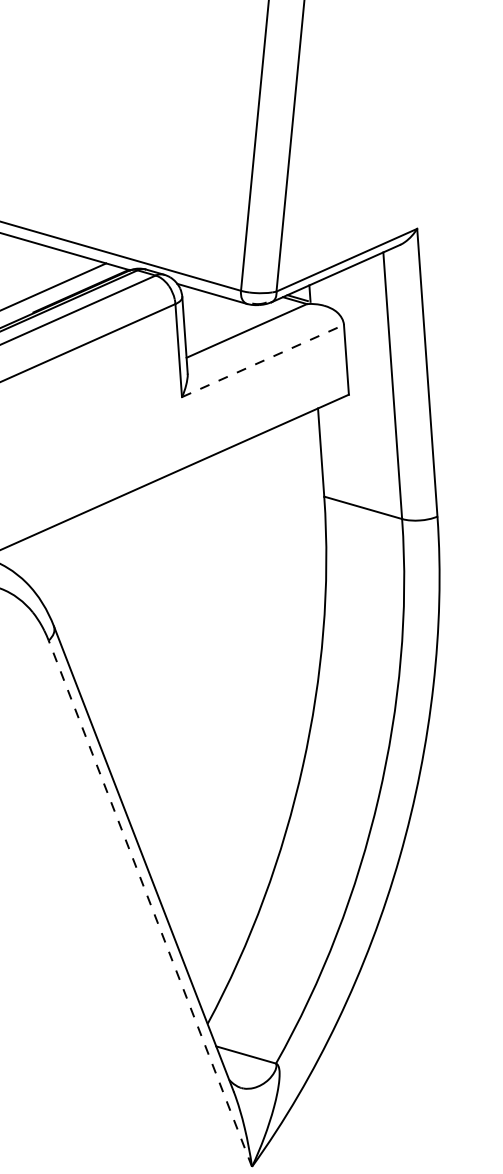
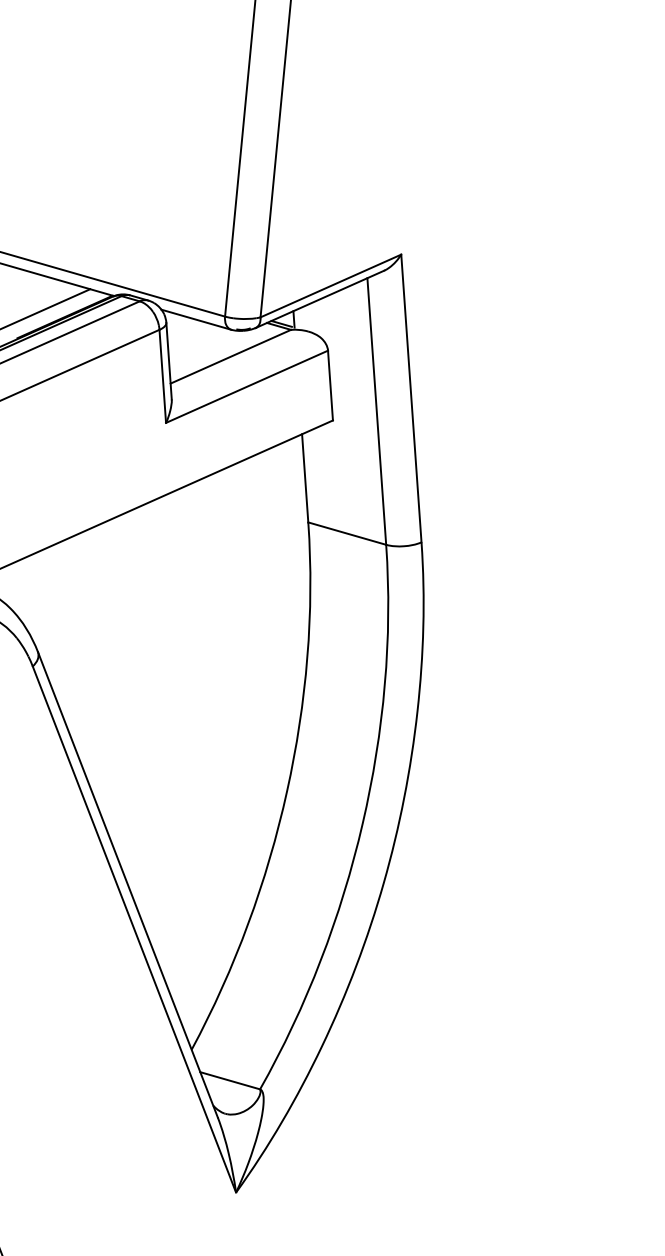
line: (263, 360) -> (247, 386), dashed -> solid
line: (150, 903) -> (134, 929), dashed -> solid

